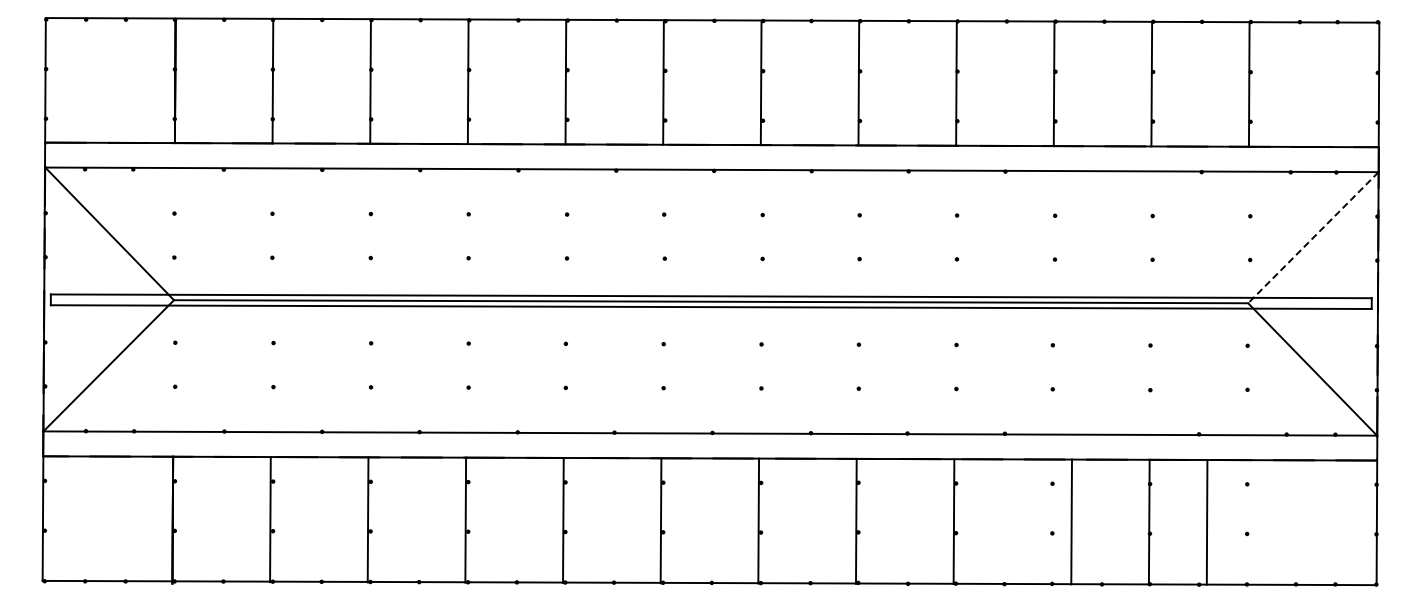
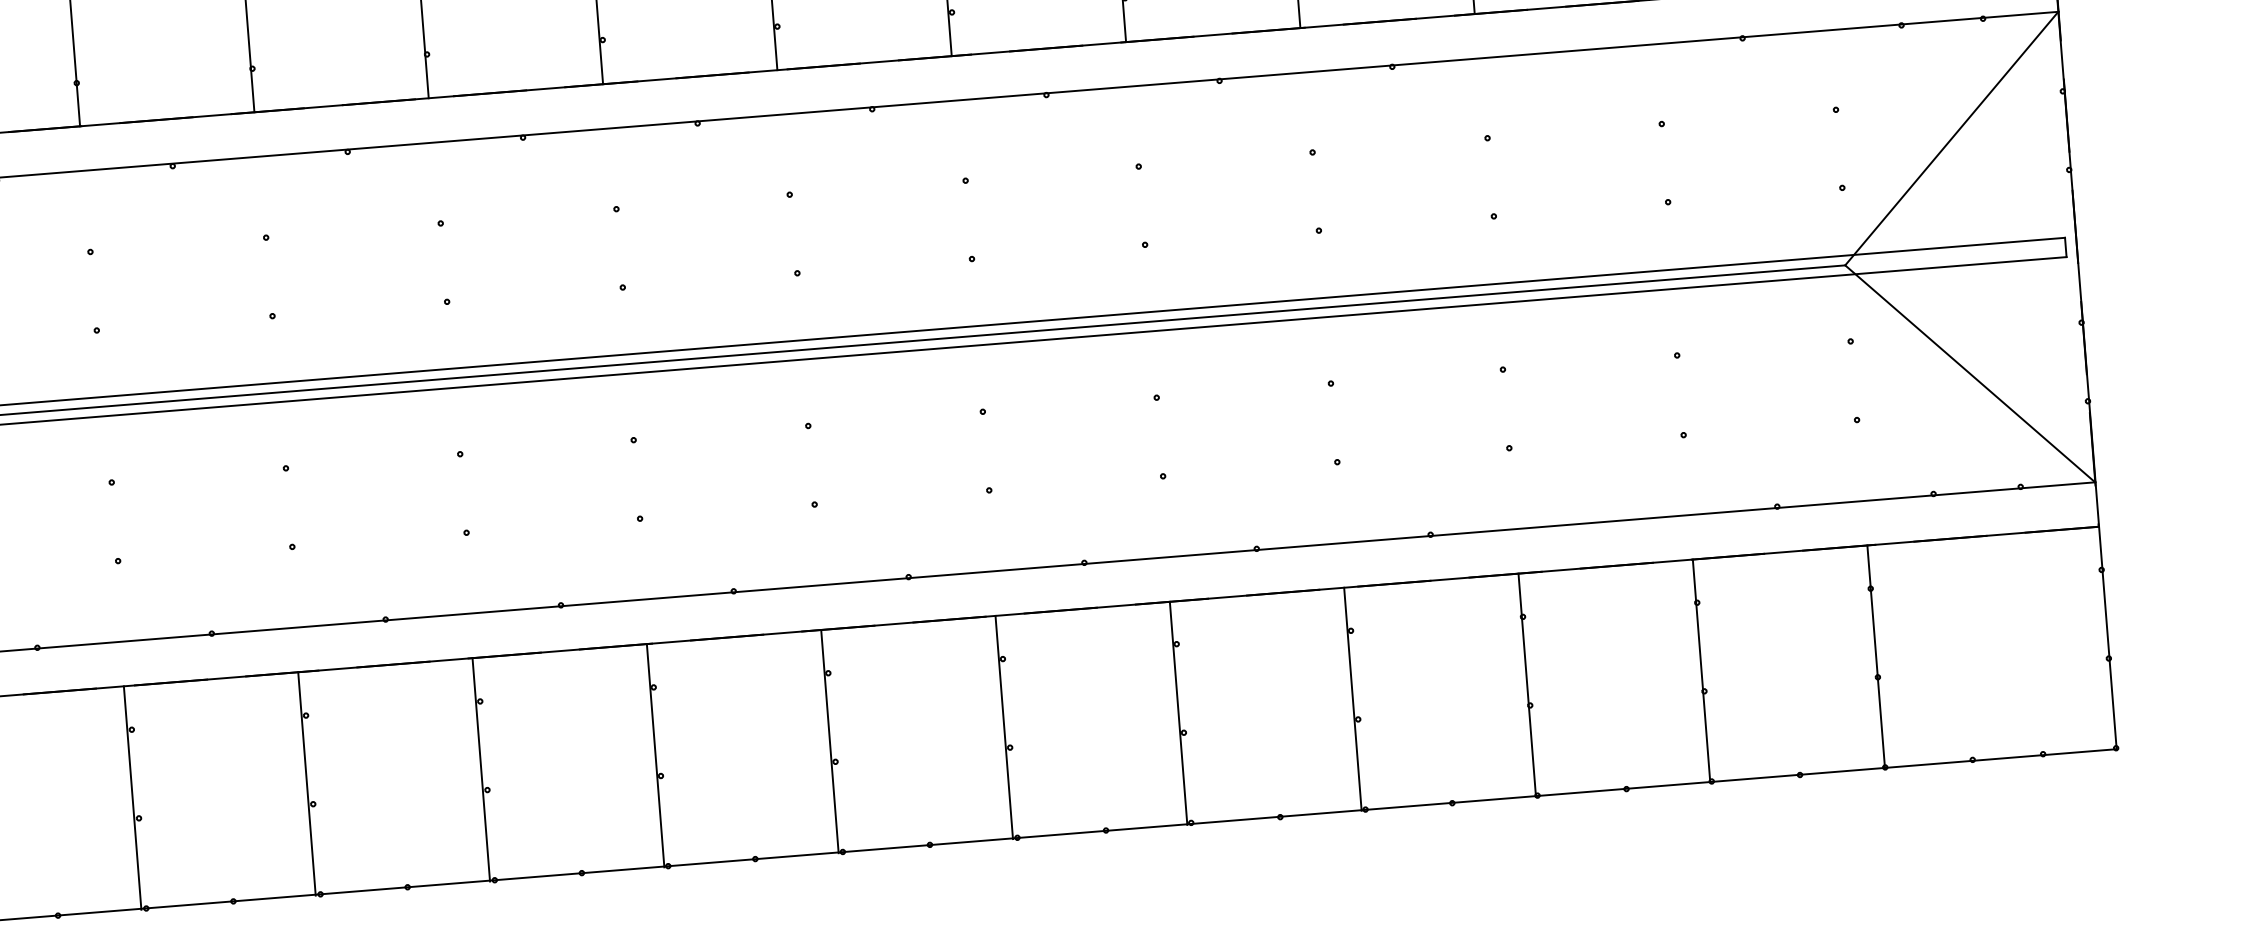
line: (1313, 238) -> (1952, 140), dashed -> solid
line: (1071, 521) -> (1526, 684), moved
line: (1206, 522) -> (1875, 656), moved

